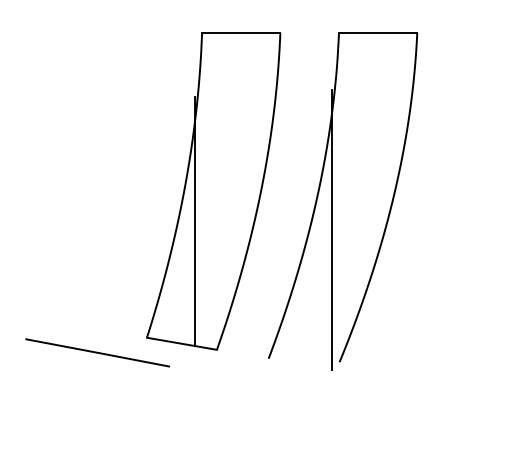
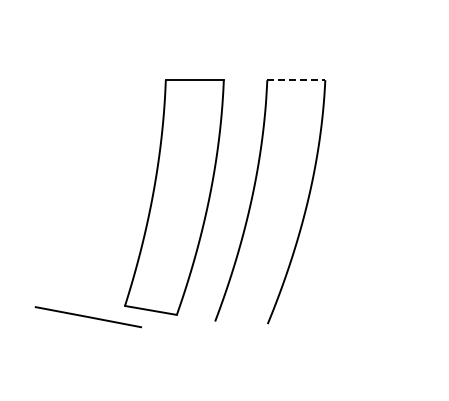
line: (378, 33) -> (296, 80), solid -> dashed
line: (194, 221) -> (160, 219), removed
line: (332, 229) -> (262, 225), removed

